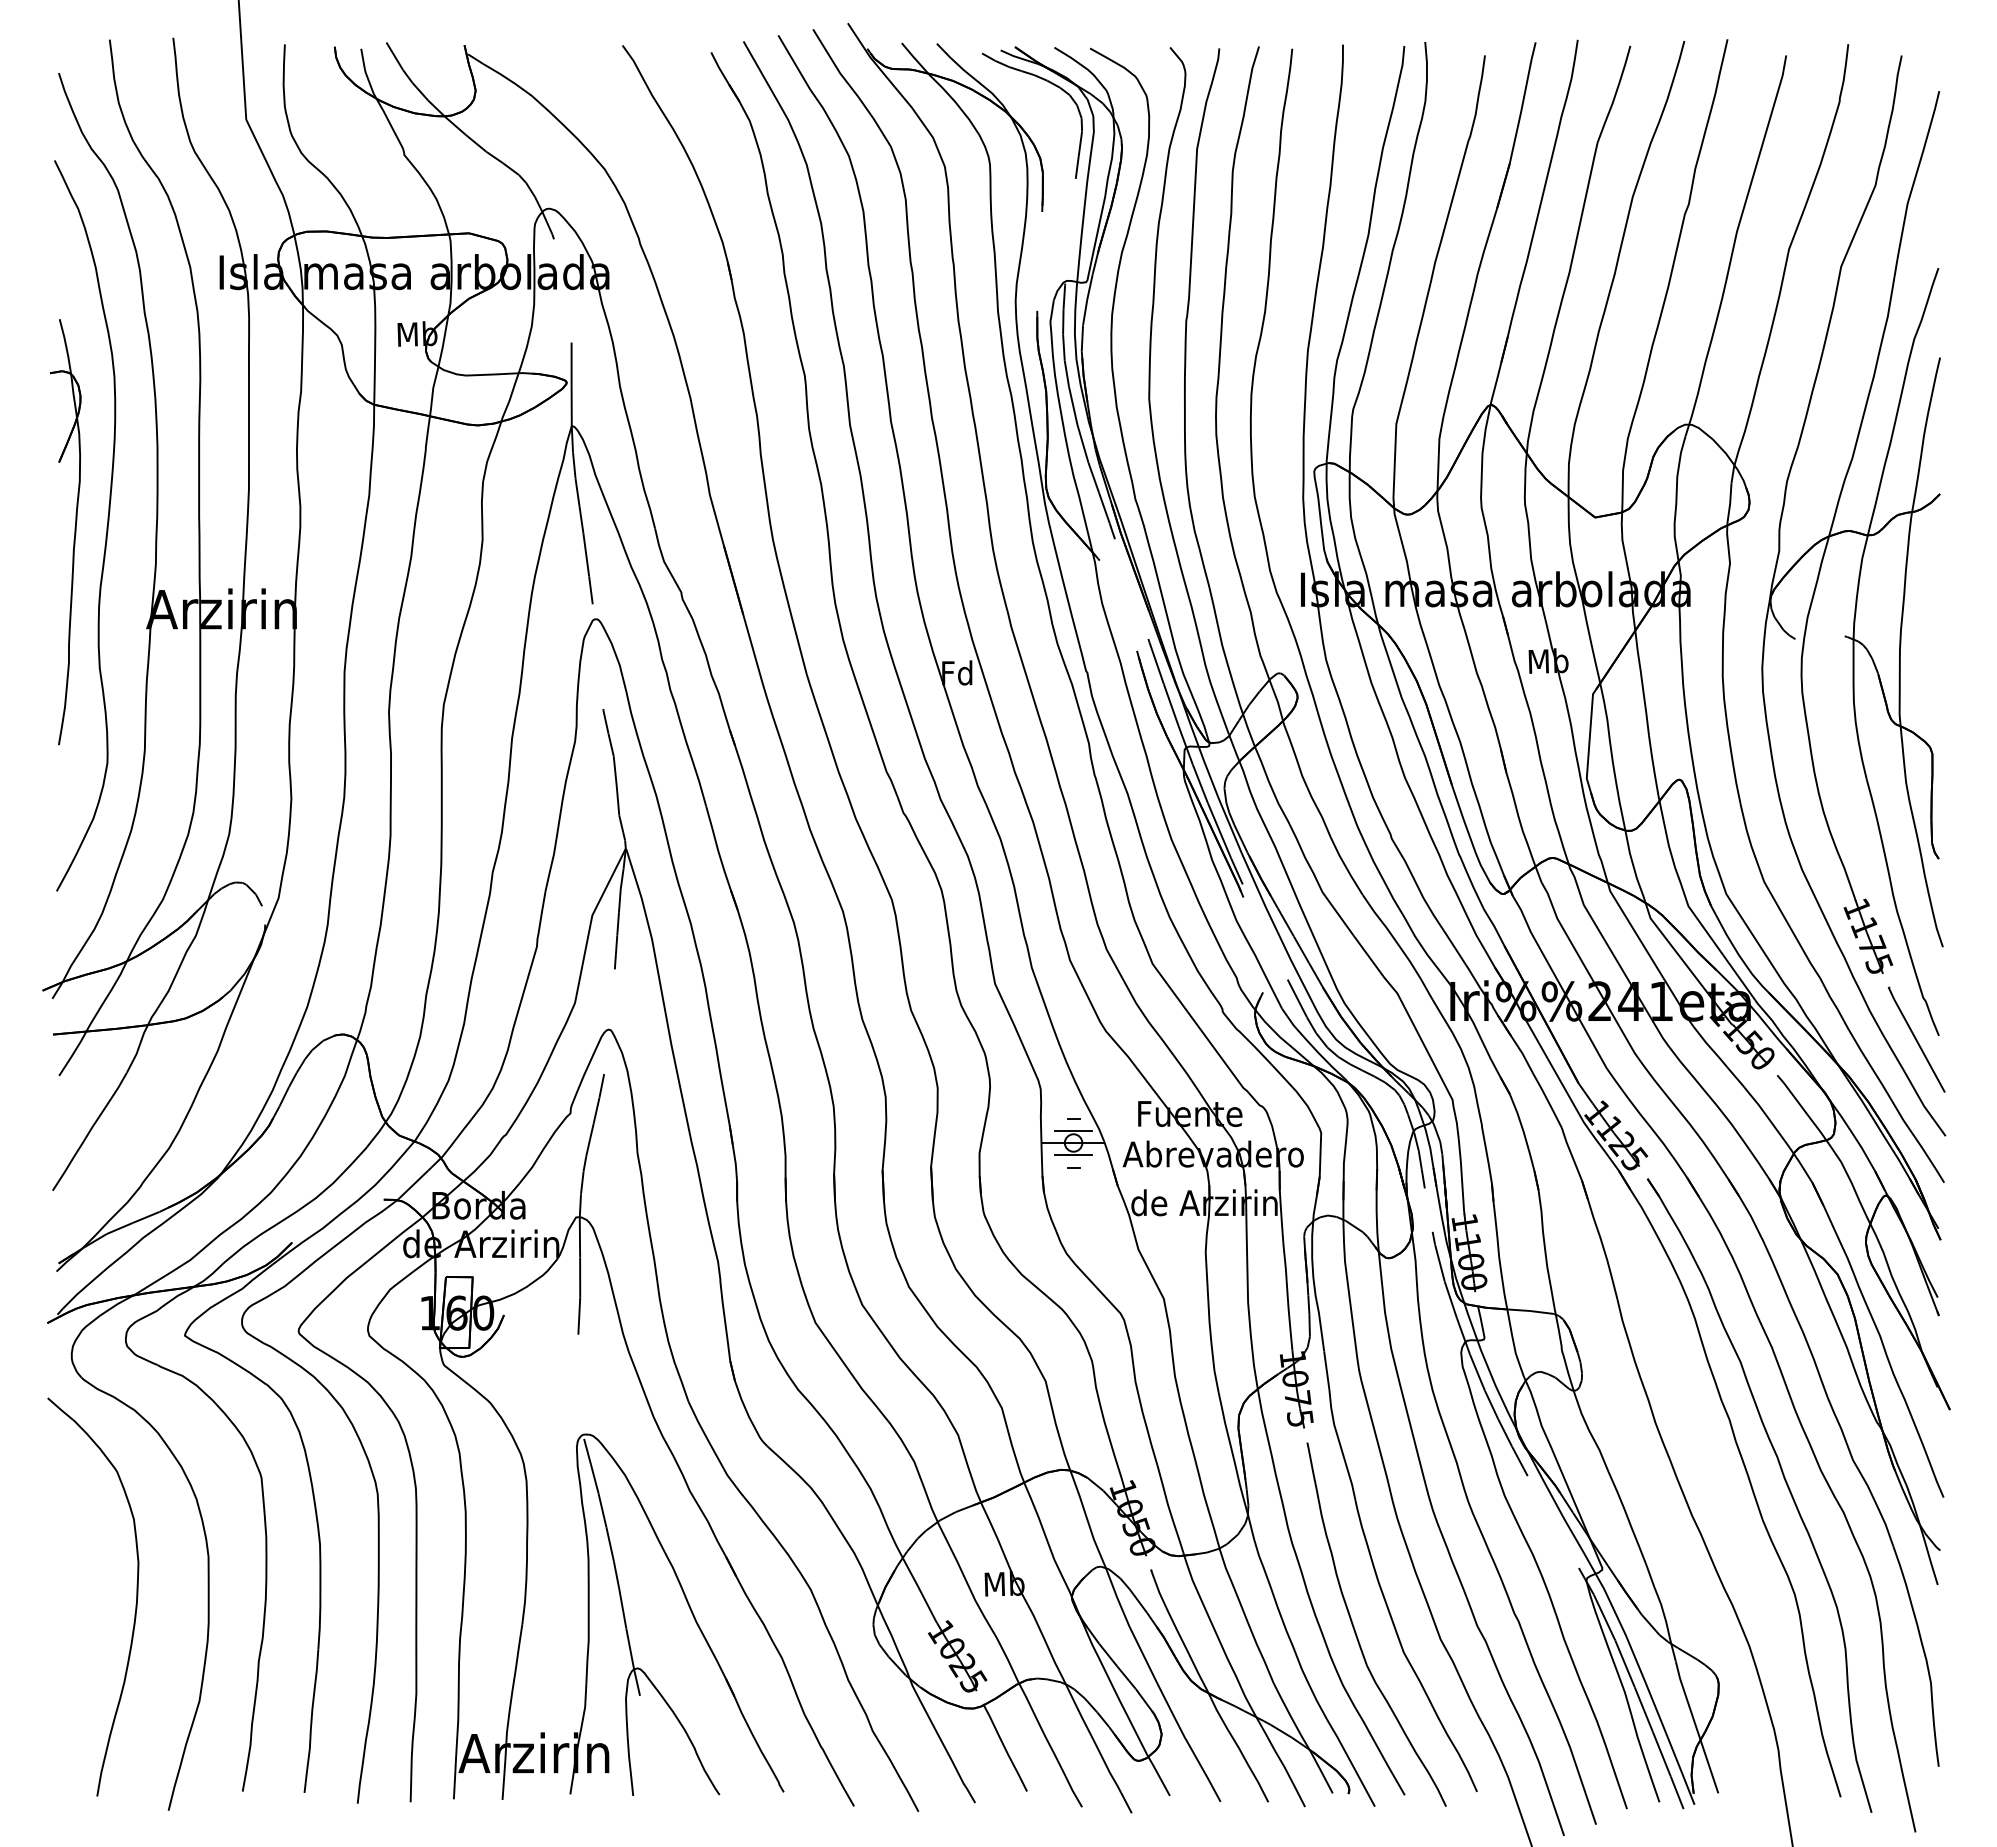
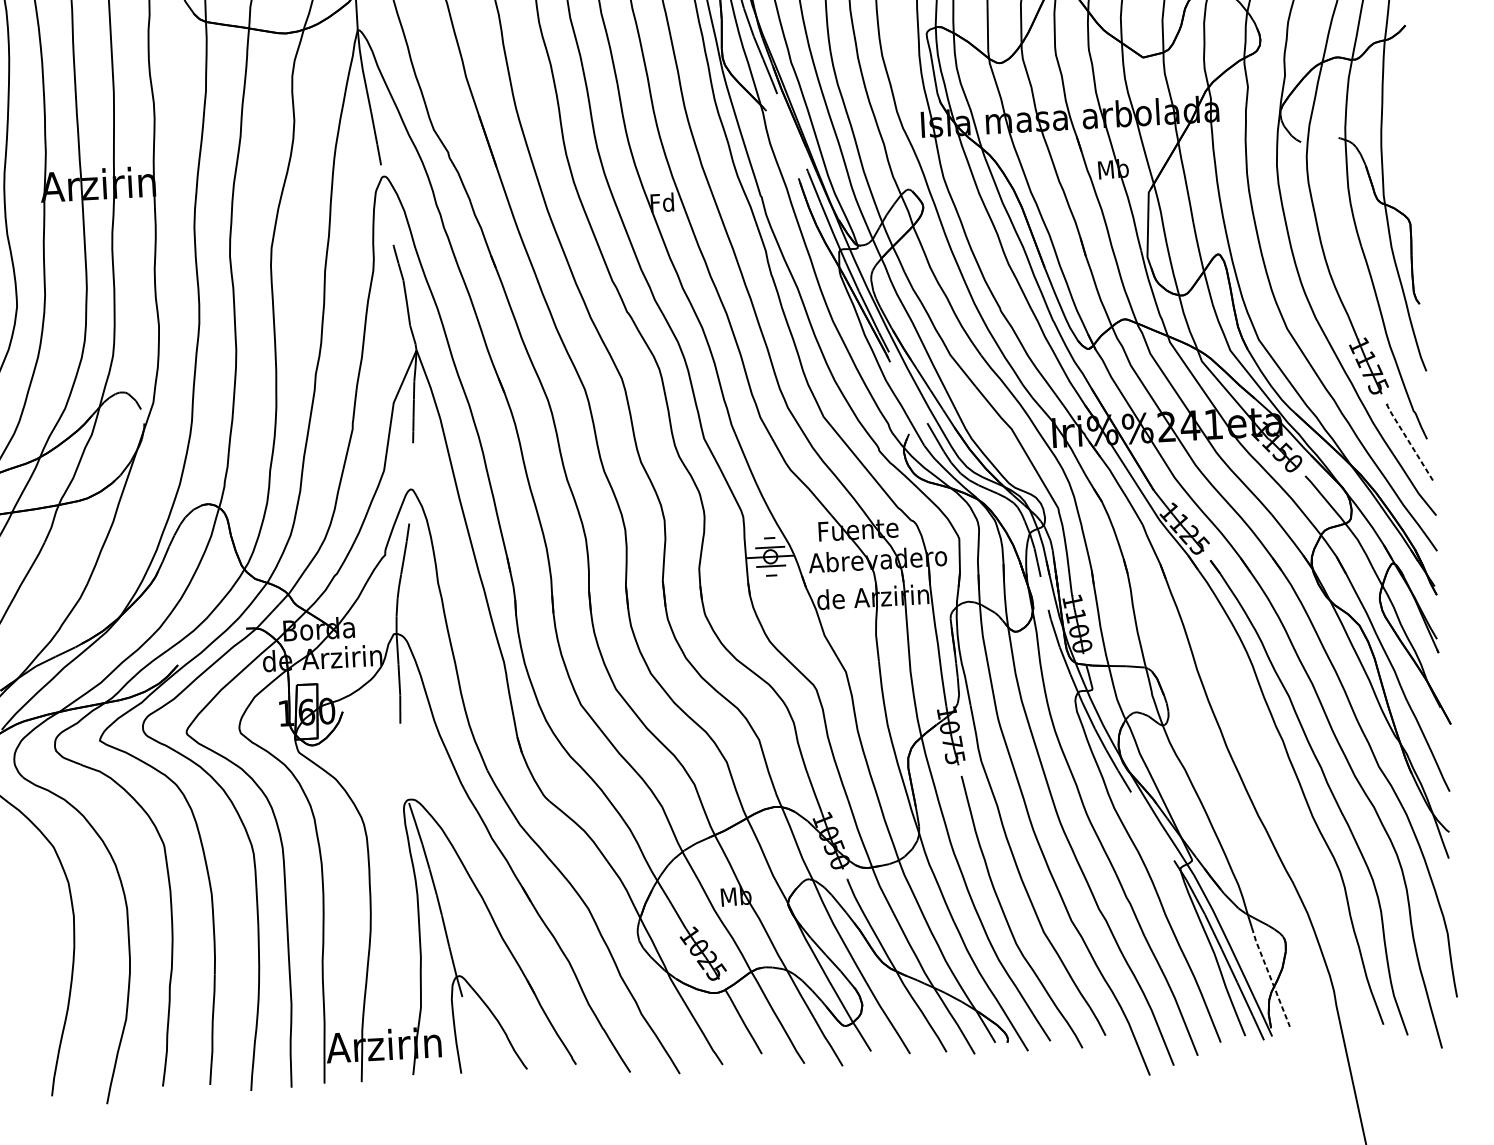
line: (1916, 1039) -> (1410, 442), solid -> dashed
line: (1696, 1727) -> (1270, 977), solid -> dashed

